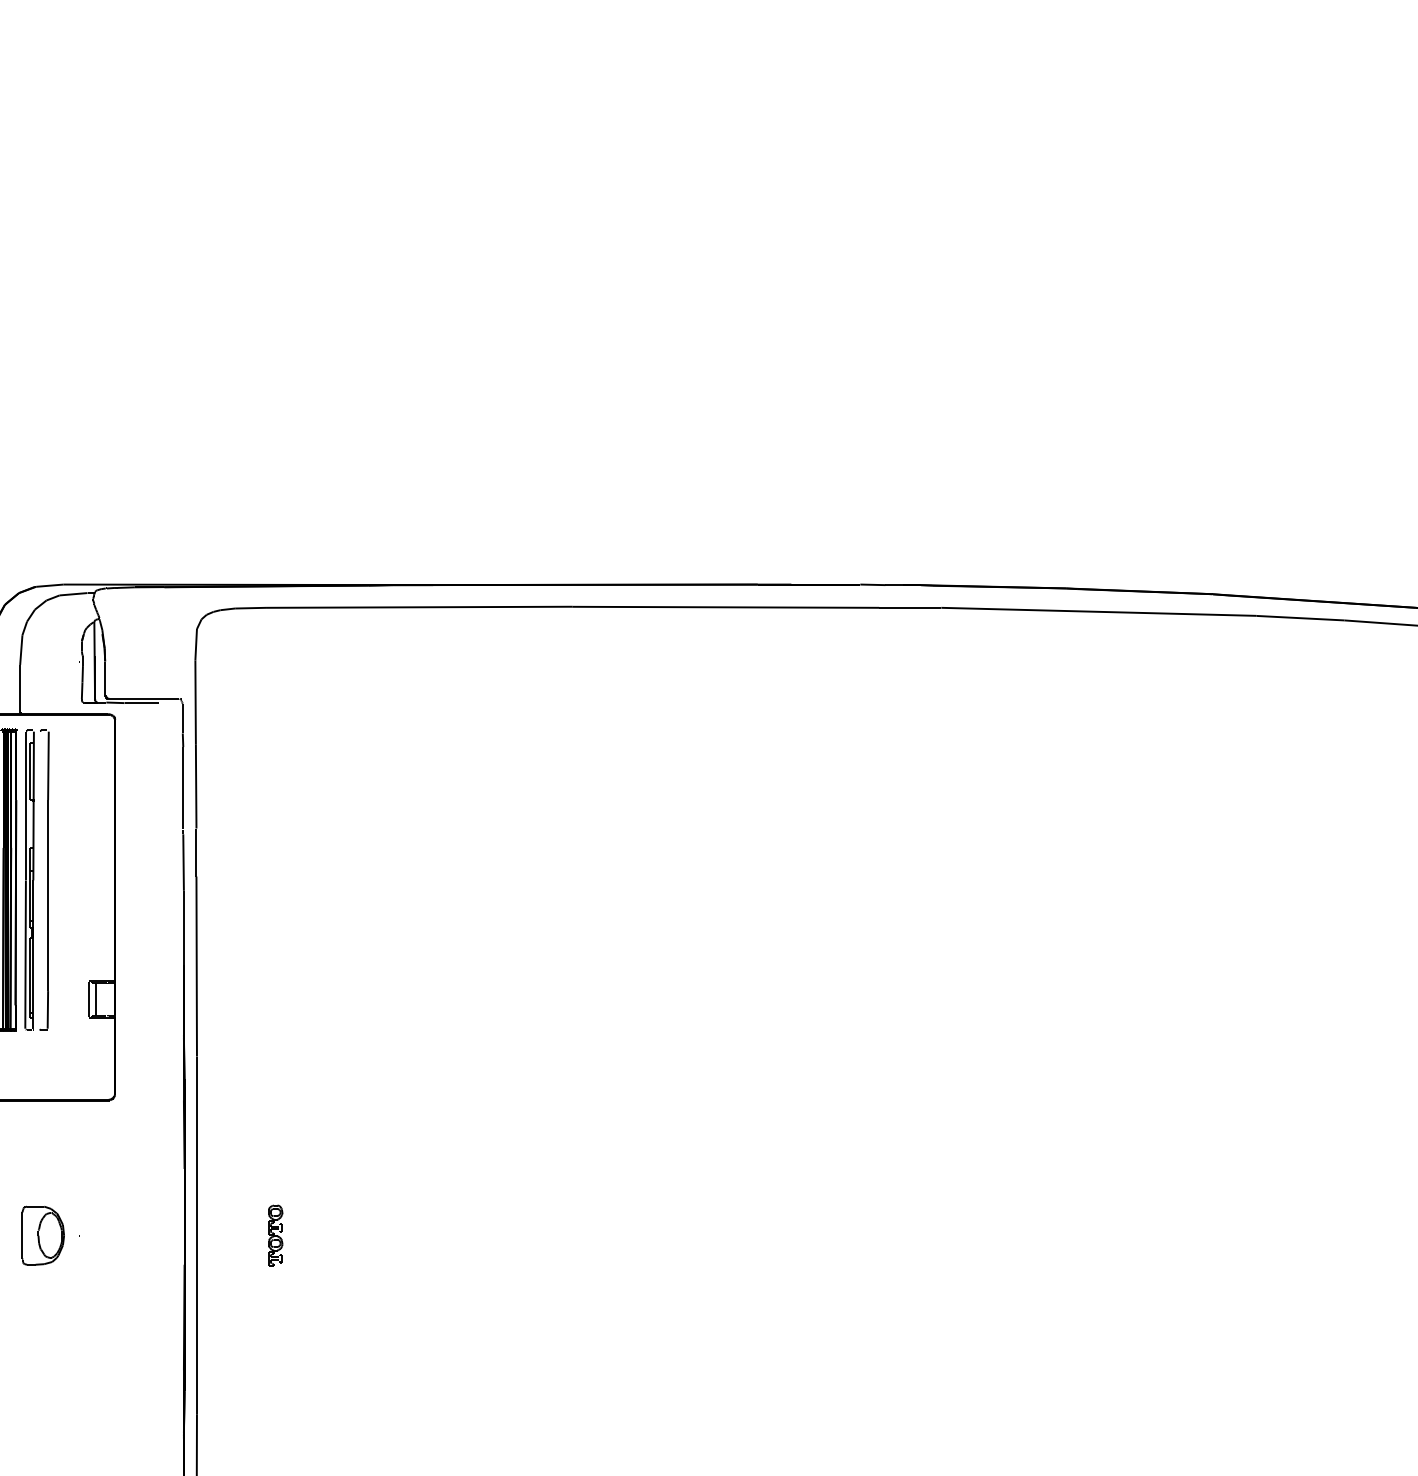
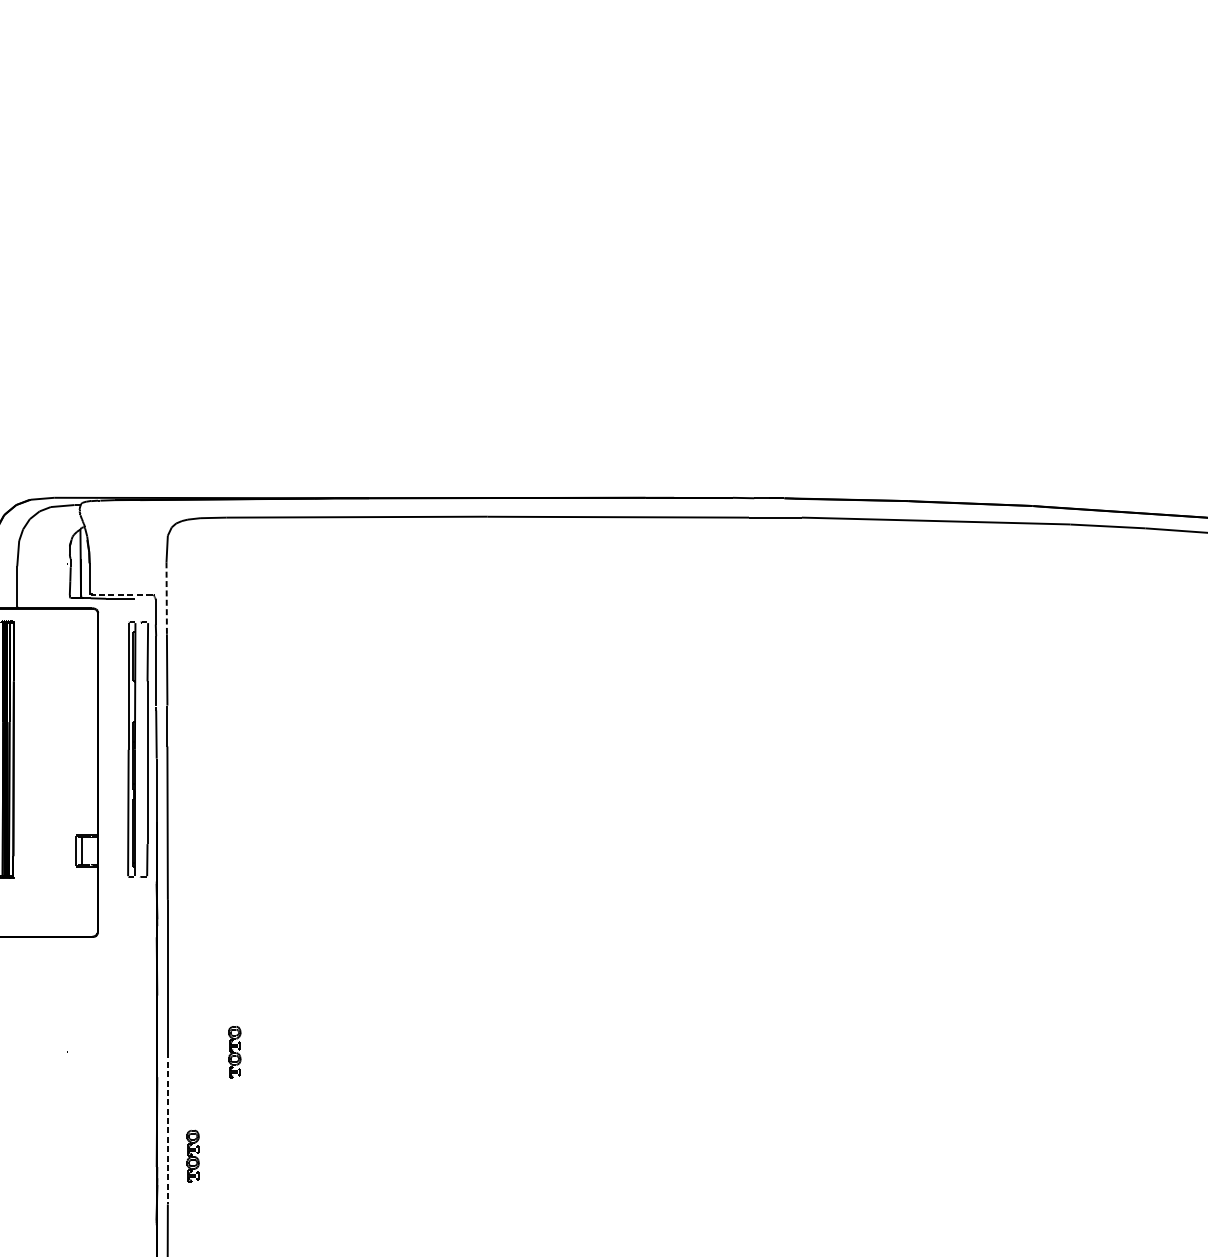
line: (143, 698) -> (122, 594), solid -> dashed
line: (195, 703) -> (166, 599), solid -> dashed
part: (36, 879) -> (137, 749), moved
part: (42, 1235) -> (36, 1052), removed
line: (196, 1325) -> (167, 1128), solid -> dashed
part: (226, 1357) -> (193, 1156), added

